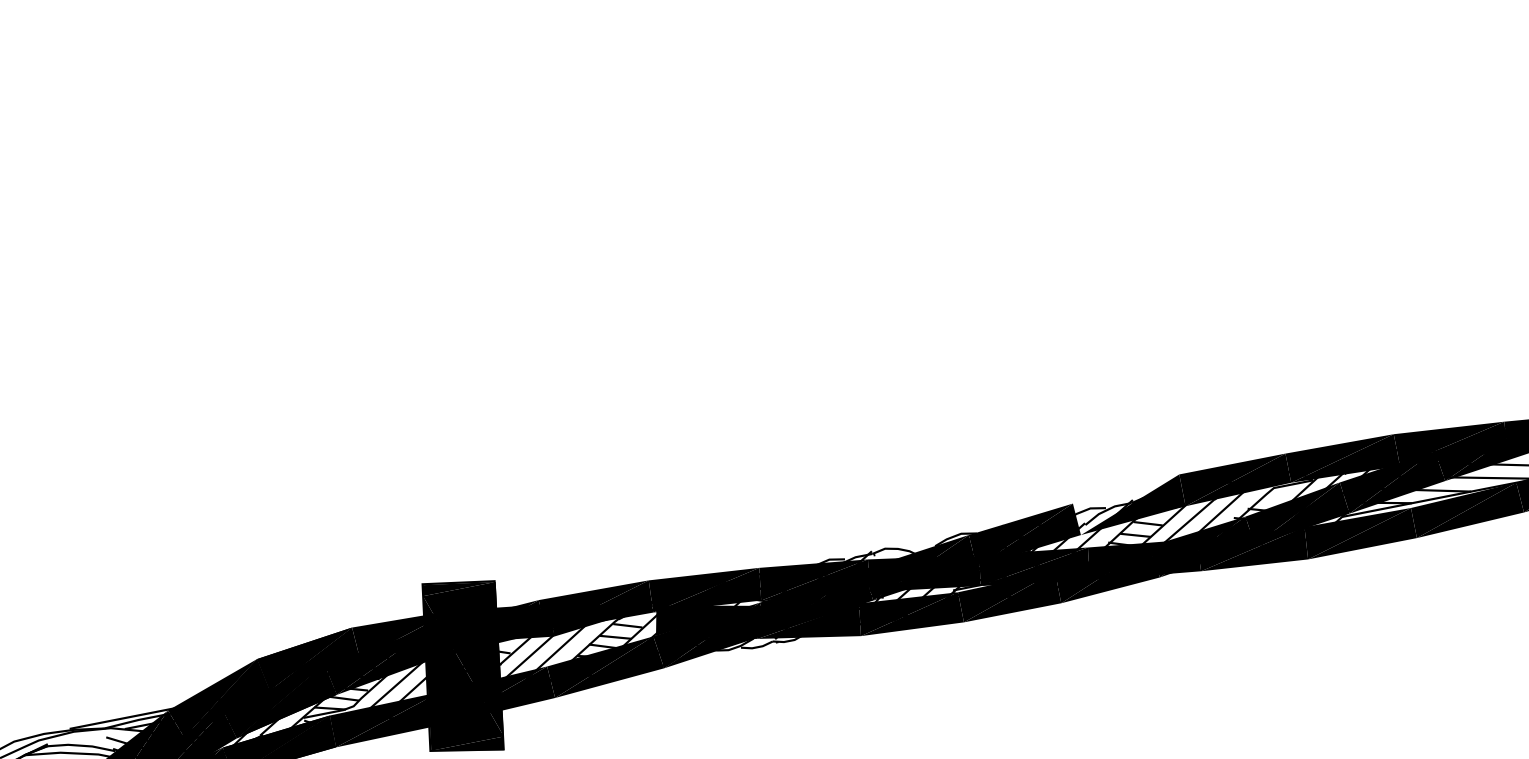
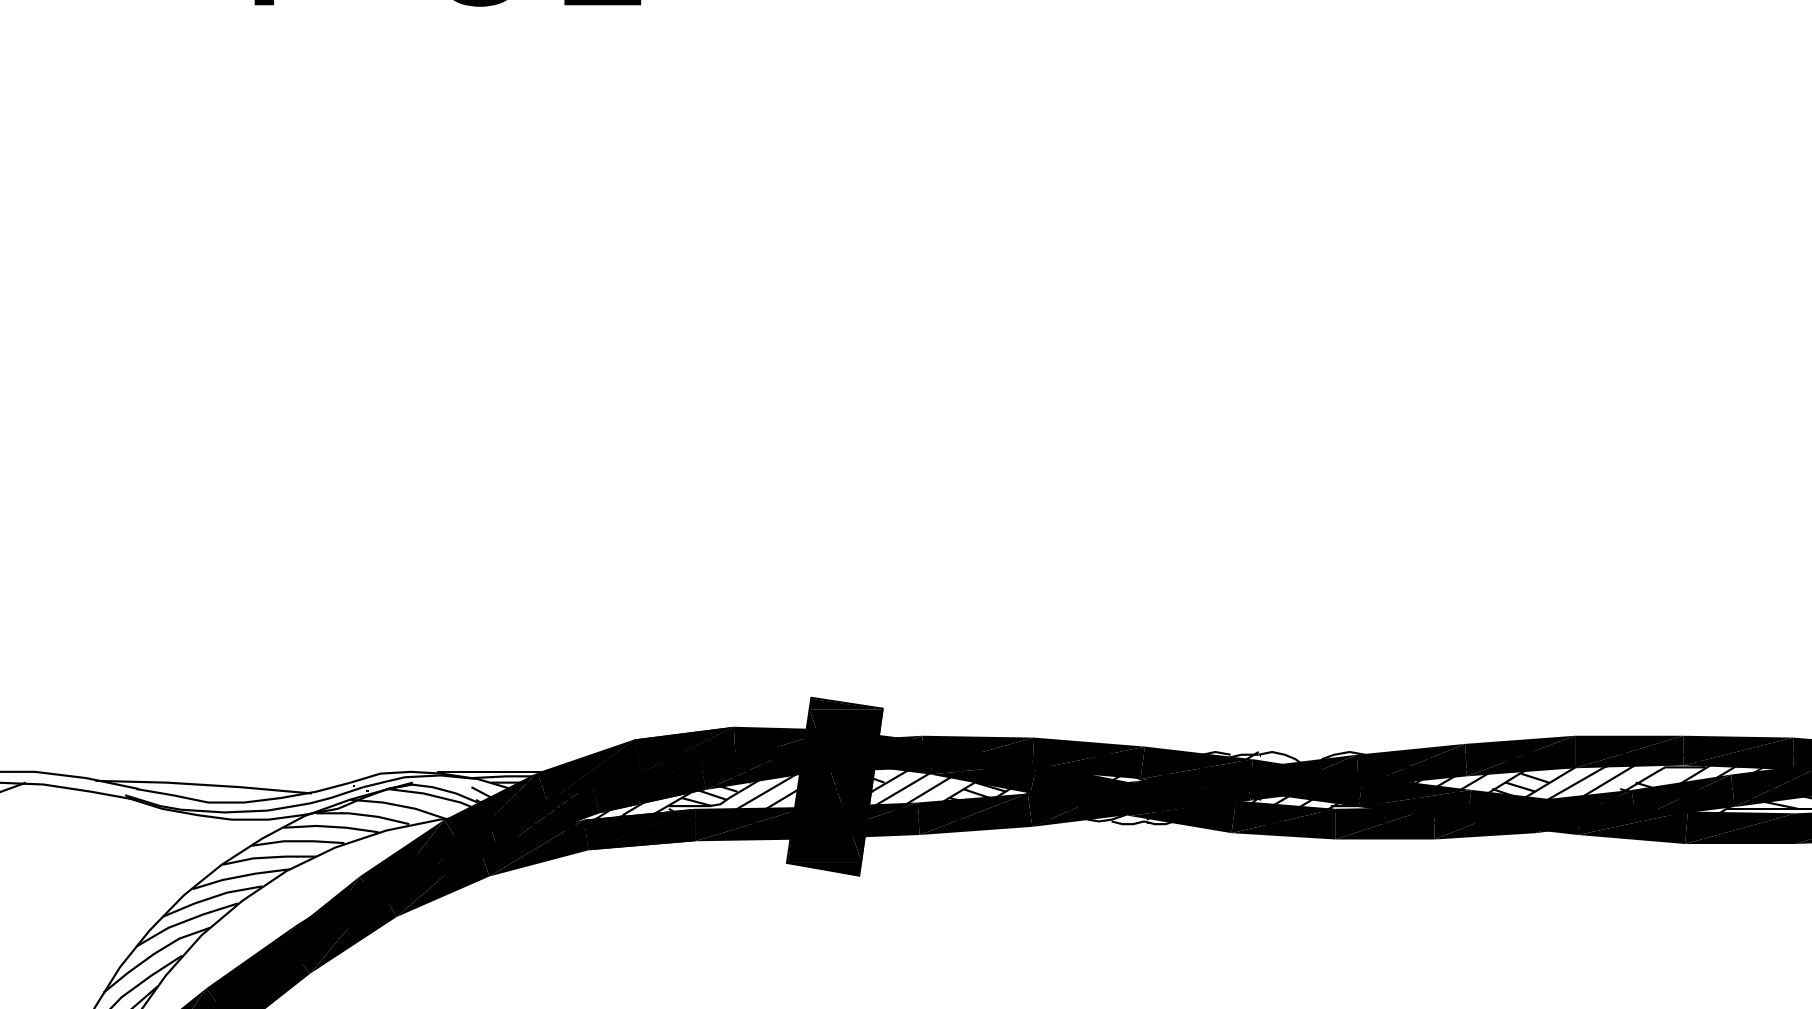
fill: (1129, 504) -> (1520, 755), added
fill: (607, 630) -> (983, 778), added

